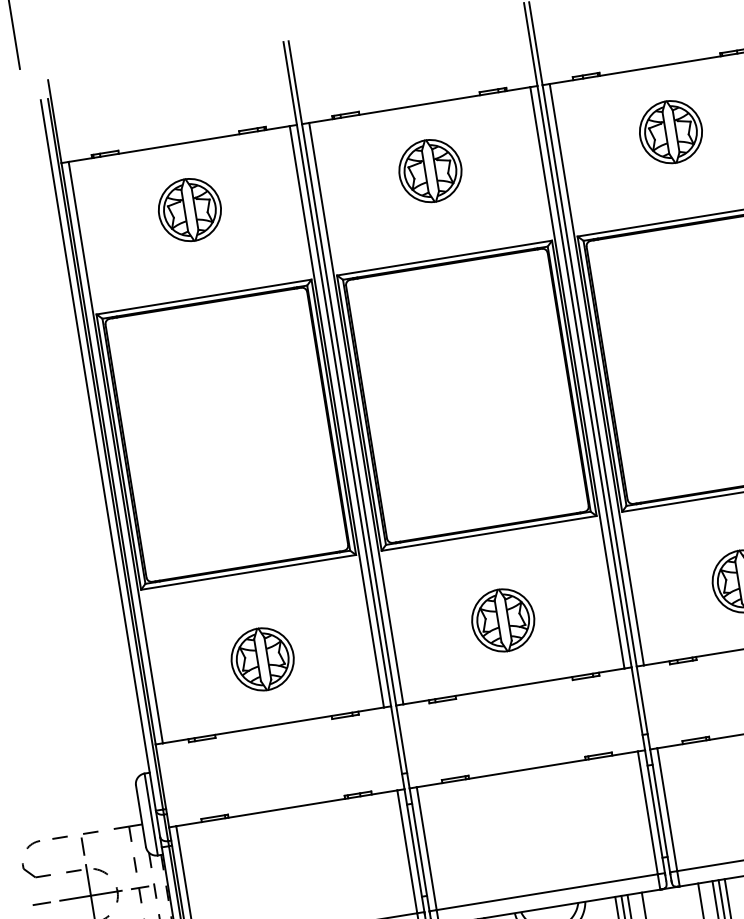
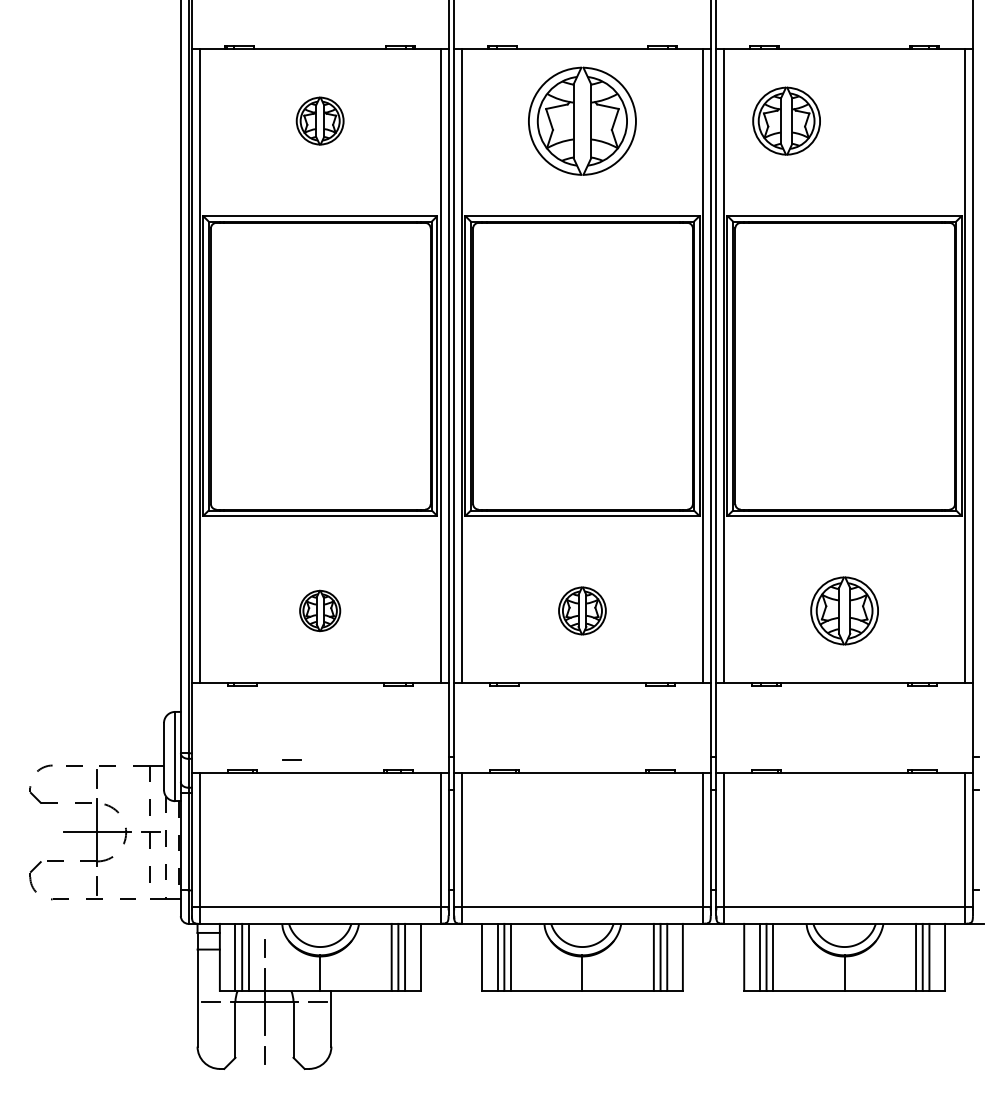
part: (670, 131) -> (786, 120), moved
part: (430, 170) -> (582, 120), size x1.6
part: (189, 209) -> (319, 120), size x0.7
part: (503, 620) -> (582, 610), size x0.7
part: (261, 659) -> (319, 610), size x0.6
line: (41, 902) -> (291, 759), moved

